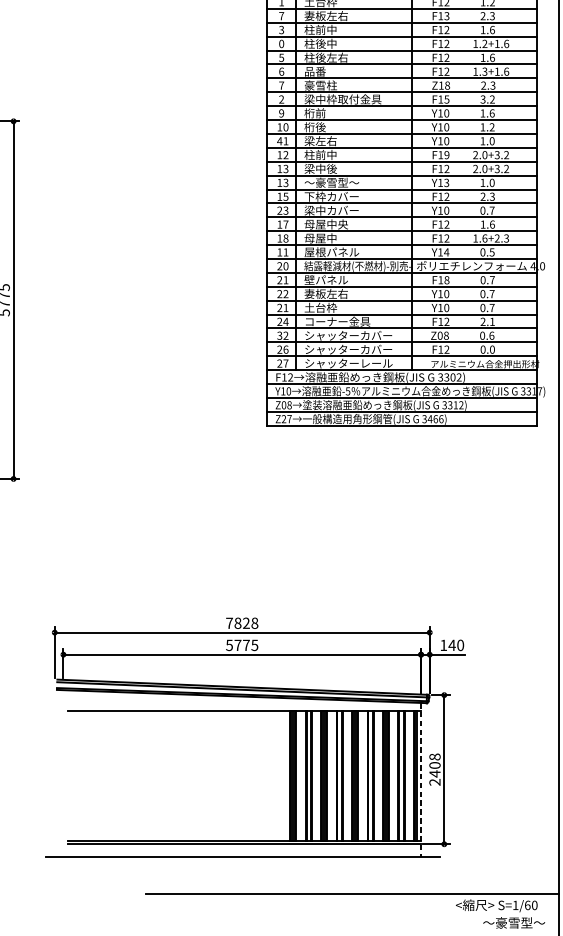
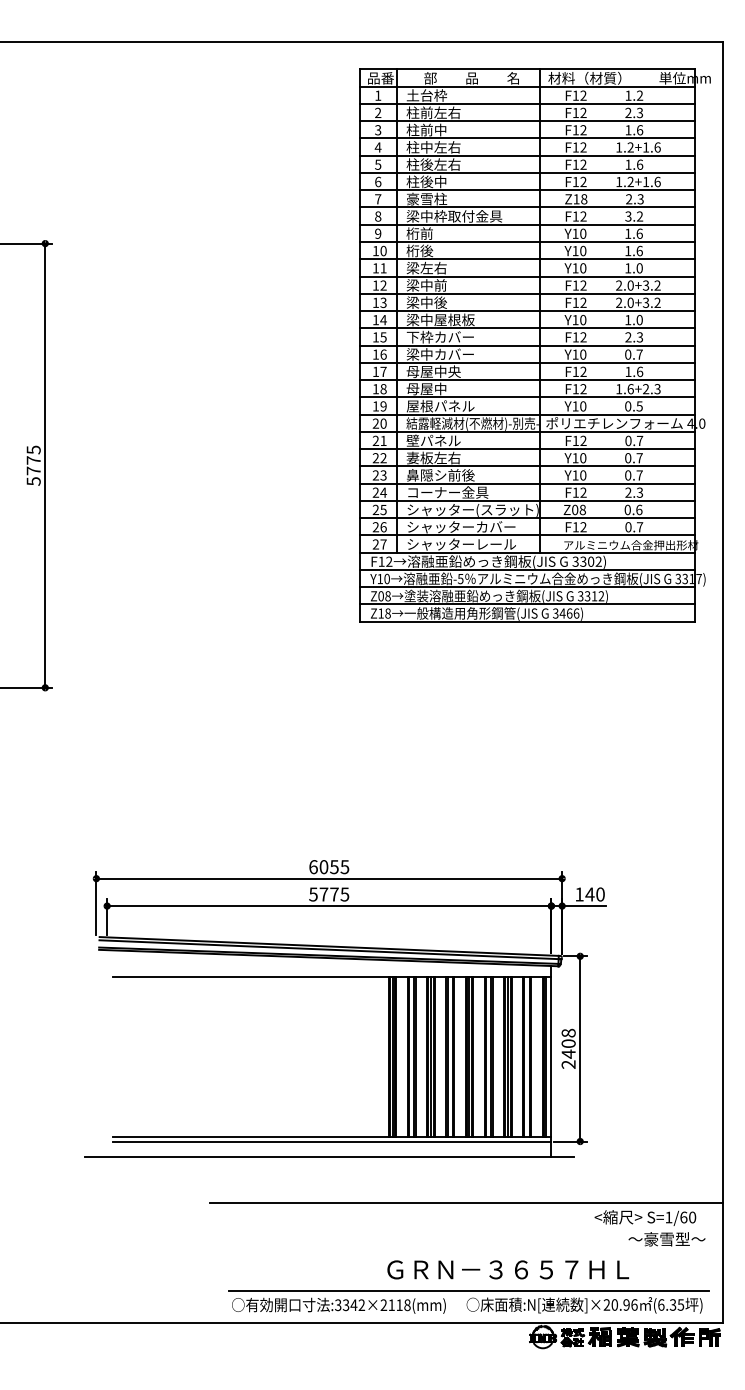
text: (281, 15) -> (378, 112), 7 -> 2
text: (314, 15) -> (419, 112), 妻板左右 -> 柱前左右
text: (446, 16) -> (583, 113), F13 -> F12
text: (281, 43) -> (377, 147), 0 -> 4
text: (331, 43) -> (440, 147), 柱後中 -> 柱中左右
text: (320, 71) -> (426, 181), 品番 -> 柱後中
text: (484, 72) -> (630, 182), 1.3+1.6 -> 1.2+1.6
text: (281, 99) -> (378, 216), 2 -> 8
text: (446, 99) -> (583, 216), F15 -> F12
text: (492, 126) -> (639, 250), 1.2 -> 1.6
text: (279, 141) -> (375, 268), 41 -> 11
text: (320, 155) -> (426, 285), 柱前中 -> 梁中前
text: (446, 155) -> (583, 285), F19 -> F12
text: (285, 182) -> (383, 319), 13 -> 14
text: (331, 182) -> (440, 319), ～豪雪型～ -> 梁中屋根板
text: (446, 183) -> (583, 320), Y13 -> Y10
text: (282, 210) -> (379, 354), 23 -> 16
text: (285, 252) -> (383, 406), 11 -> 19
text: (446, 252) -> (582, 406), Y14 -> Y10
text: (446, 279) -> (583, 440), F18 -> F12
text: (285, 308) -> (383, 475), 21 -> 23
text: (331, 308) -> (440, 475), 土台枠 -> 鼻隠シ前後
text: (492, 321) -> (639, 492), 2.1 -> 2.3
text: (282, 335) -> (379, 509), 32 -> 25
text: (385, 336) -> (507, 510), シャッターカバー -> シャッター(スラット)
text: (492, 349) -> (640, 527), 0.0 -> 0.7
text: (286, 419) -> (384, 613), Z27 -> Z18
text: (242, 623) -> (329, 867), 7828 -> 6055
line: (421, 779) -> (551, 1061), dashed -> solid

